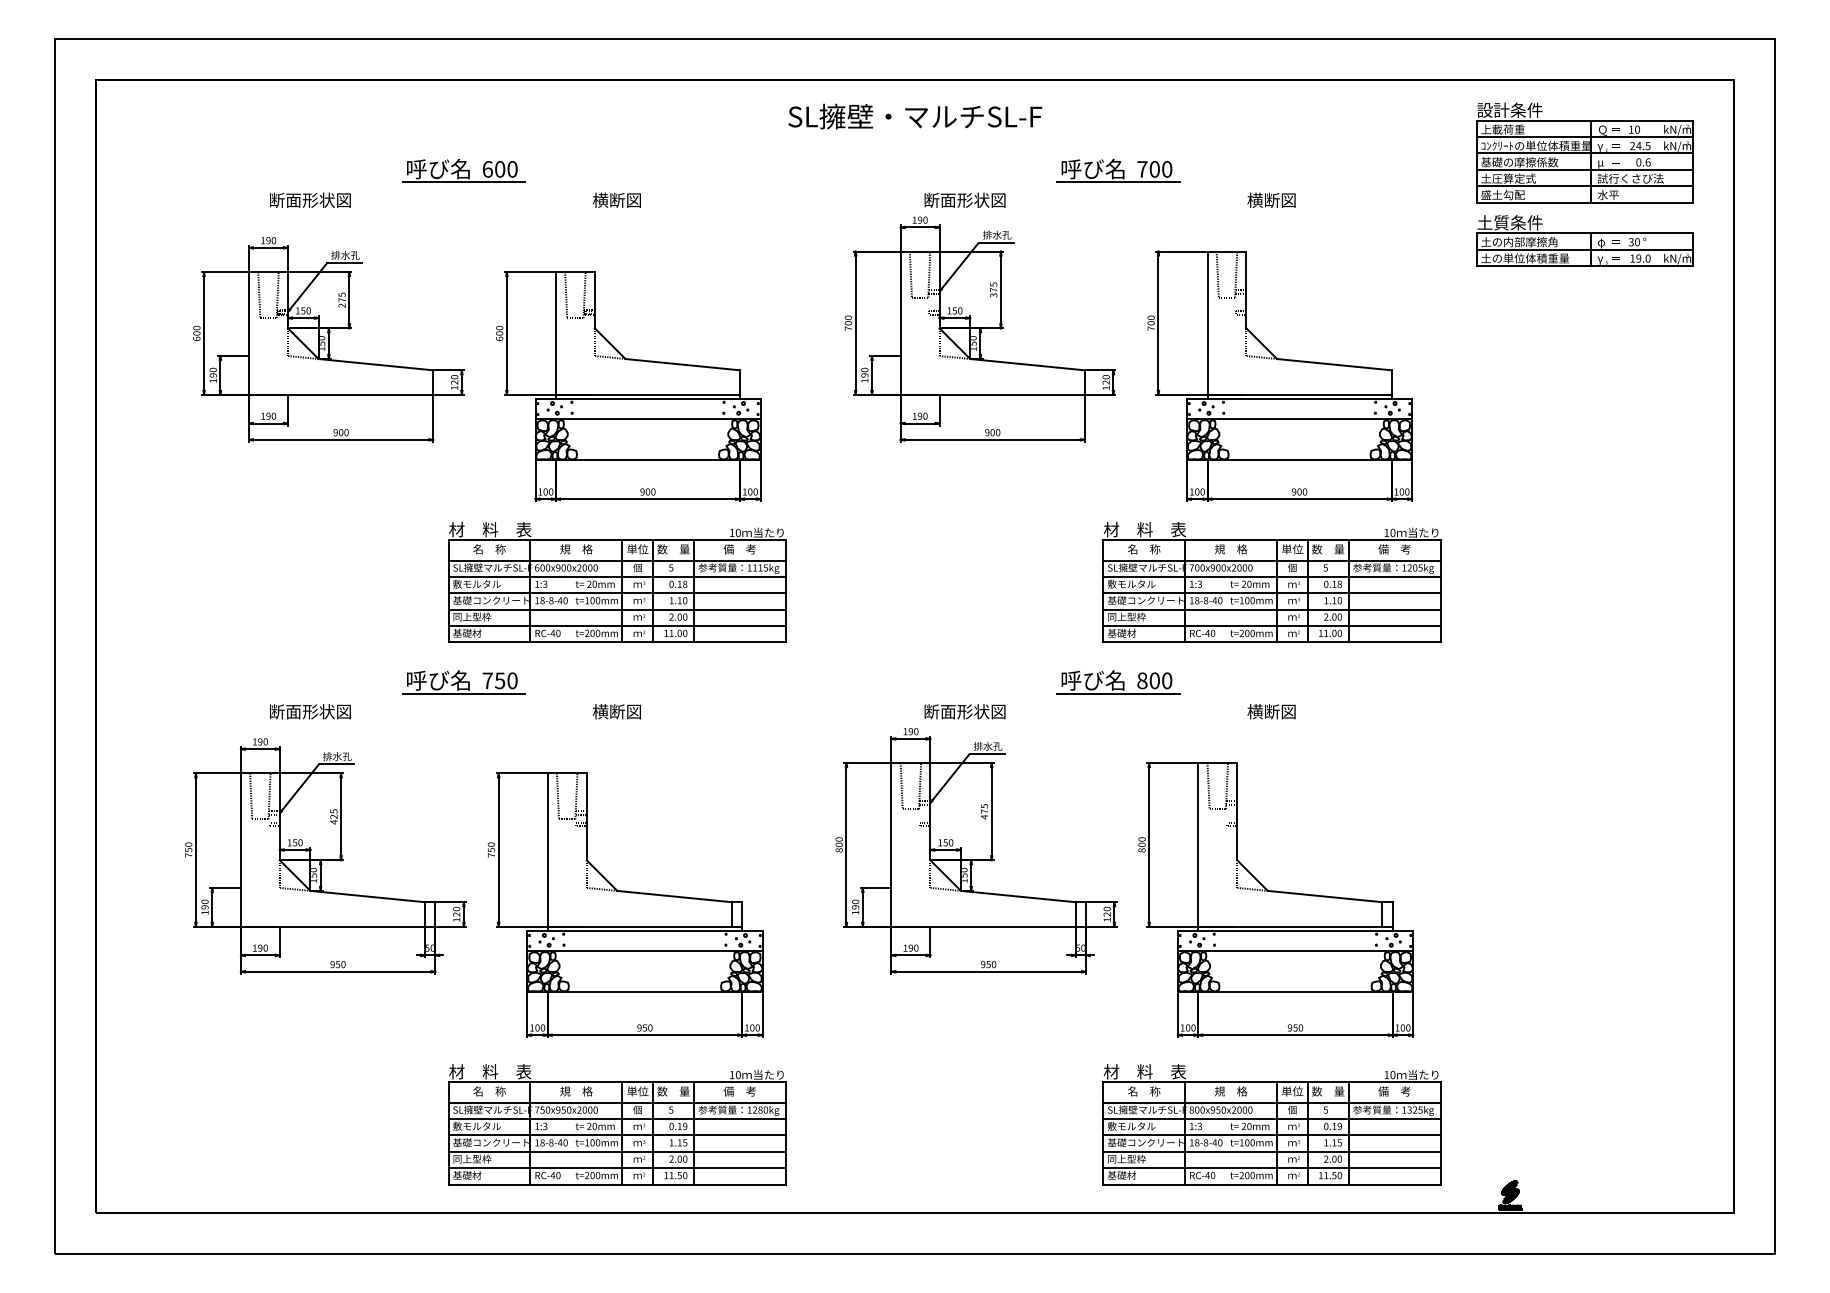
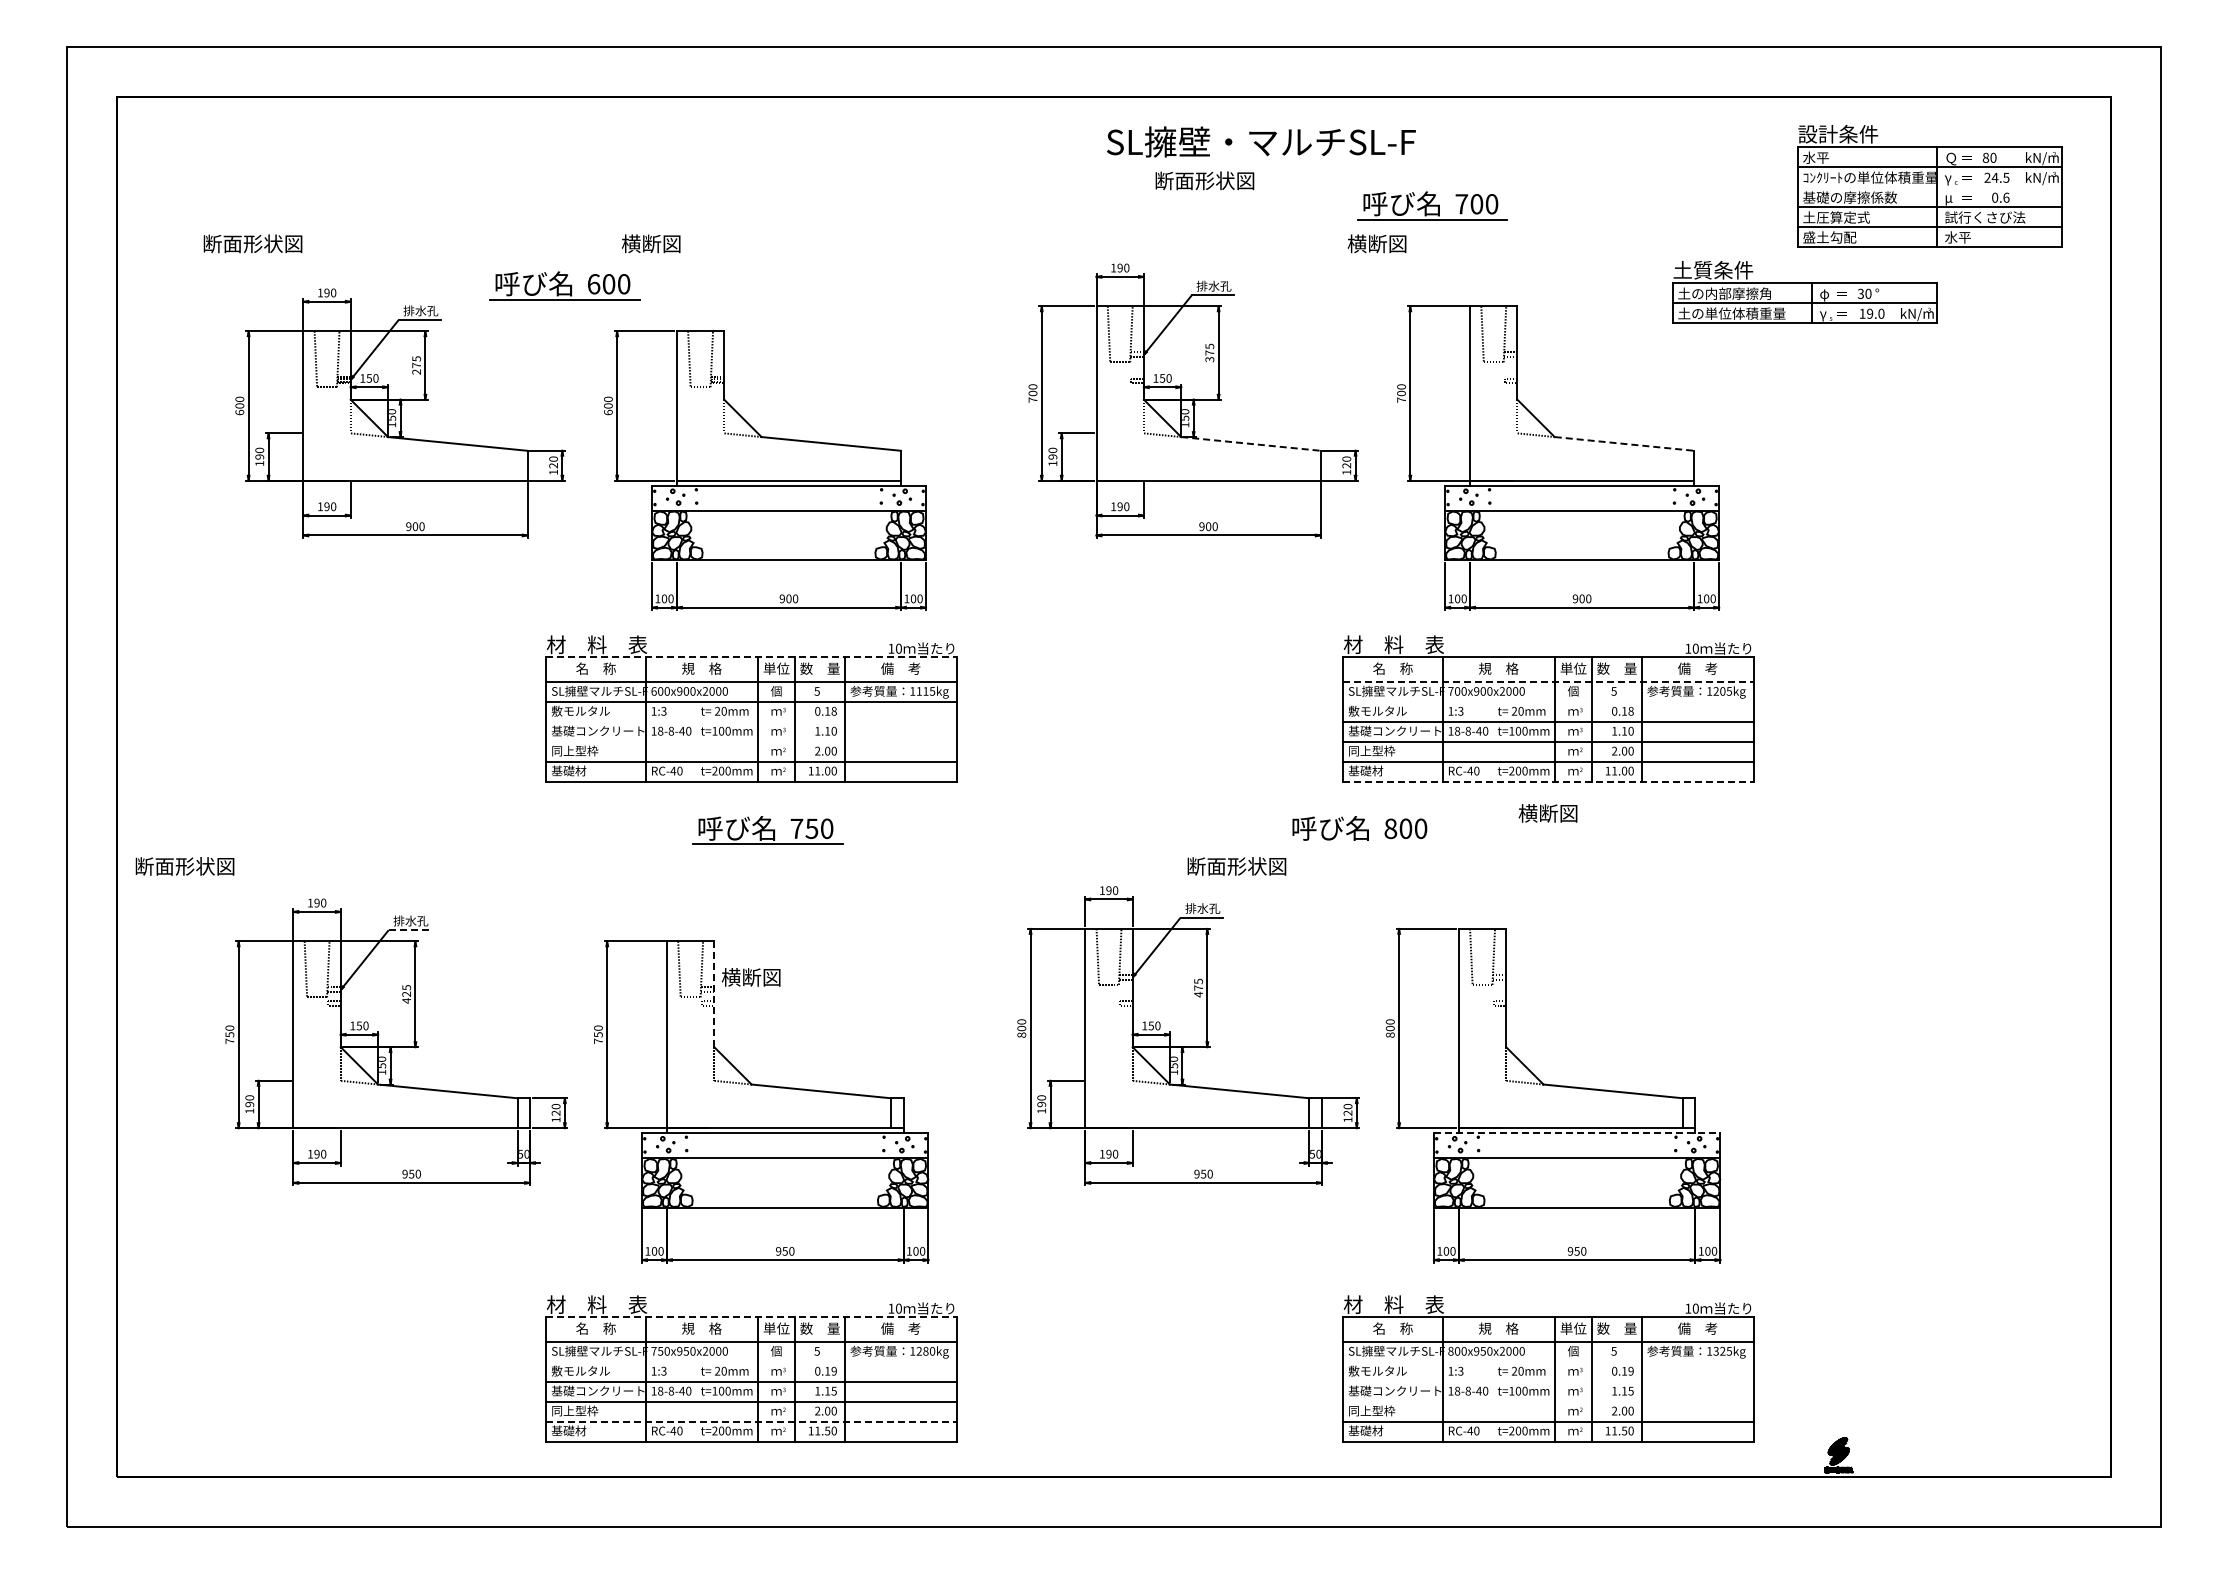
text: (915, 116) -> (1261, 141), moved
text: (1502, 129) -> (1829, 157), 上載荷重 -> 水平
text: (1630, 129) -> (1985, 157), 10 -> 80
line: (1584, 153) -> (1929, 186), removed
part: (463, 170) -> (564, 285), moved
part: (1118, 170) -> (1432, 205), moved
text: (309, 200) -> (252, 243), moved
text: (617, 200) -> (651, 243), moved
text: (964, 200) -> (1204, 180), moved
text: (1271, 200) -> (1376, 243), moved
part: (1584, 241) -> (1804, 292), moved
line: (1027, 364) -> (1251, 443), solid -> dashed
line: (1334, 364) -> (1624, 443), solid -> dashed
line: (618, 540) -> (752, 657), solid -> dashed
line: (1272, 560) -> (1549, 682), solid -> dashed
line: (1271, 577) -> (1548, 702), removed
line: (617, 593) -> (751, 722), removed
line: (617, 609) -> (751, 742), removed
line: (1272, 642) -> (1549, 782), solid -> dashed
part: (463, 682) -> (767, 830), moved
line: (1118, 693) -> (1361, 844), removed
text: (309, 711) -> (184, 866), moved
text: (616, 711) -> (750, 977), moved
text: (964, 711) -> (1236, 866), moved
text: (1271, 711) -> (1547, 813), moved
line: (337, 764) -> (410, 930), solid -> dashed
line: (586, 816) -> (714, 994), solid -> dashed
line: (1295, 931) -> (1577, 1133), solid -> dashed
line: (618, 1082) -> (752, 1317), solid -> dashed
line: (617, 1119) -> (751, 1362), removed
line: (1271, 1119) -> (1548, 1362), removed
line: (1271, 1135) -> (1548, 1382), removed
line: (1271, 1152) -> (1548, 1402), removed
line: (618, 1168) -> (752, 1422), solid -> dashed

